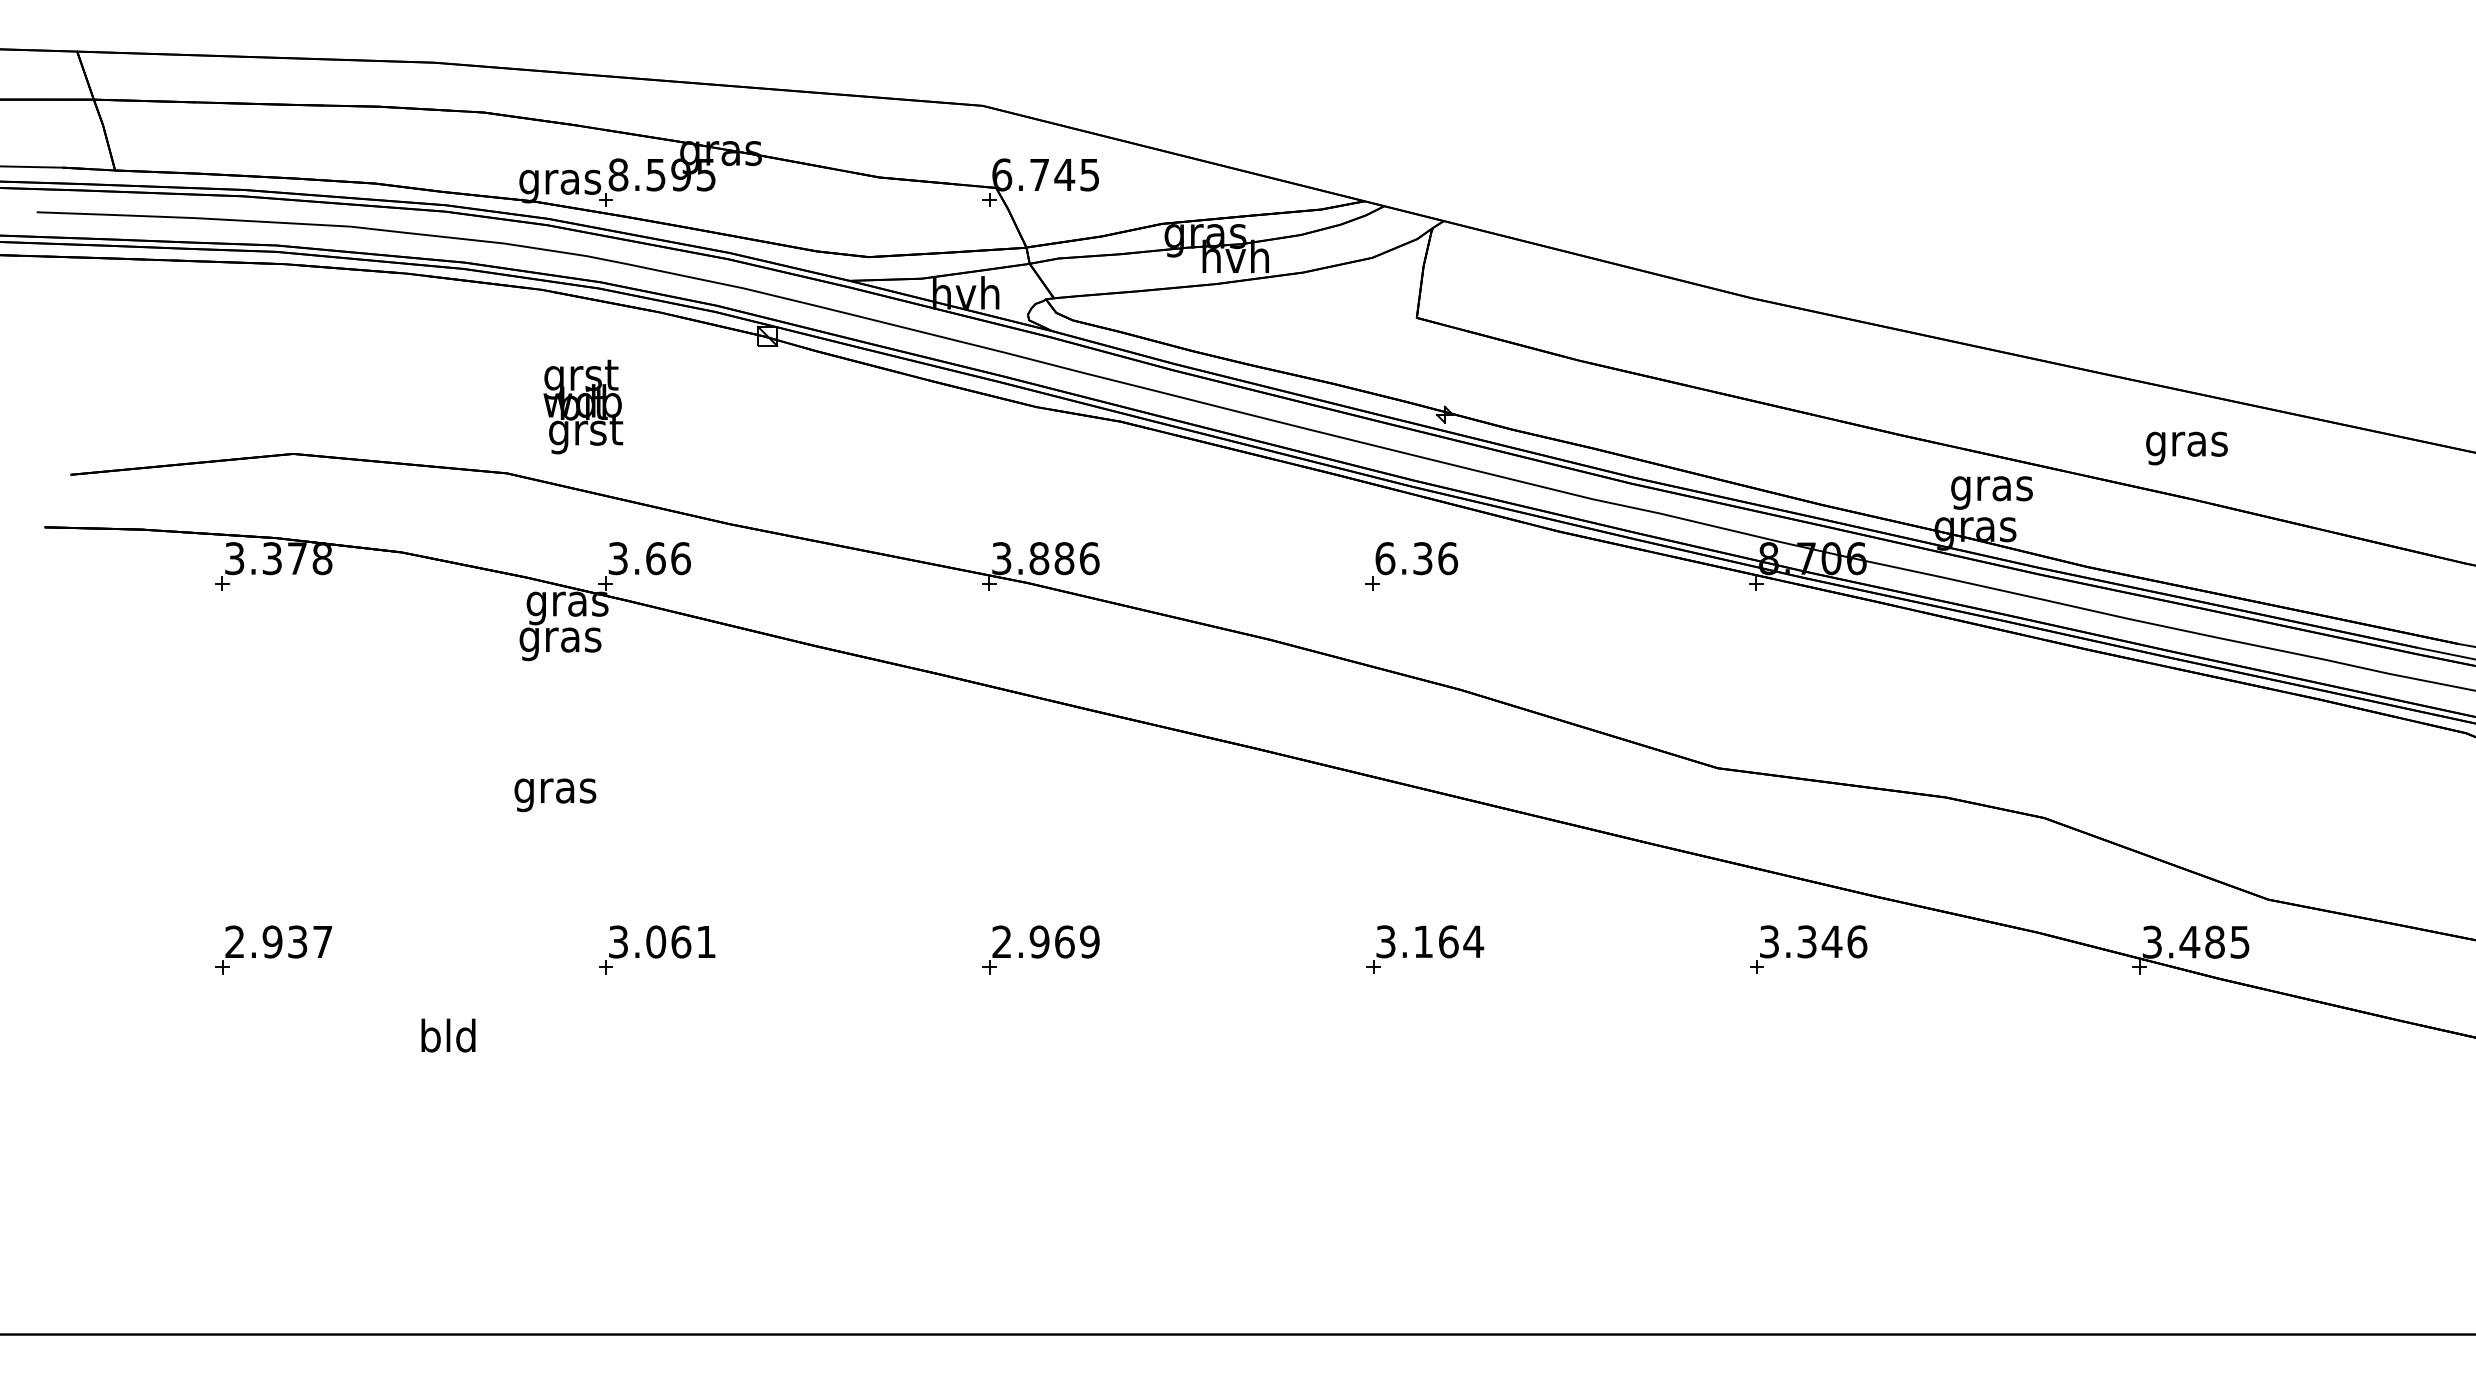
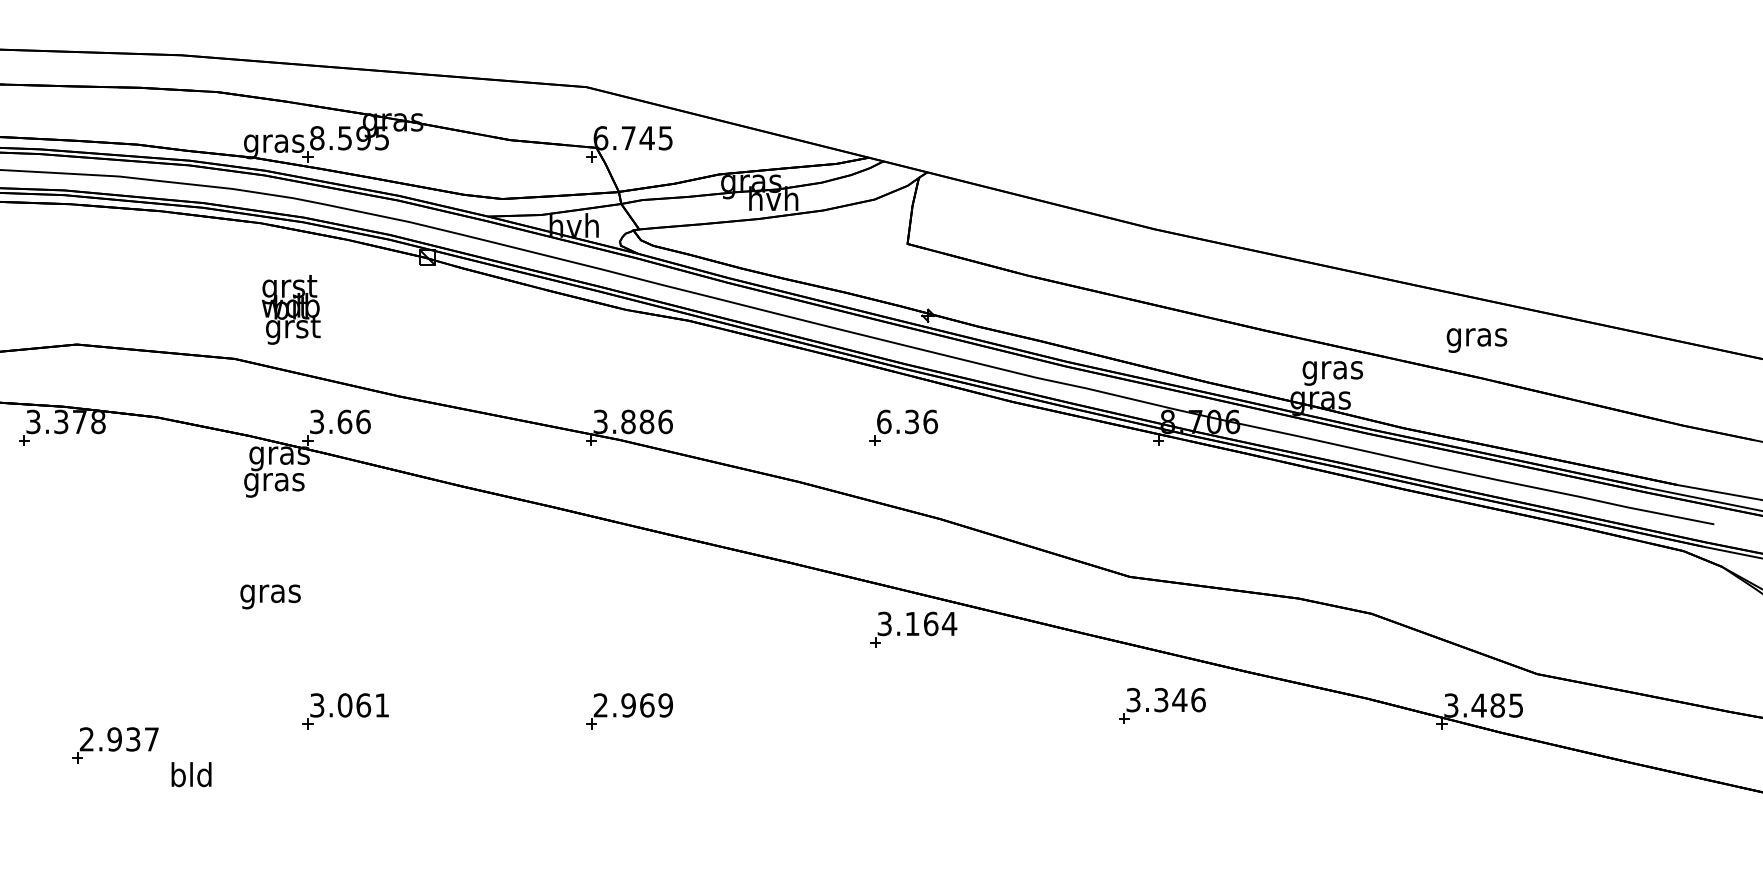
part: (273, 949) -> (115, 744), moved
part: (1425, 949) -> (913, 629), moved
part: (1808, 949) -> (1162, 705), moved

